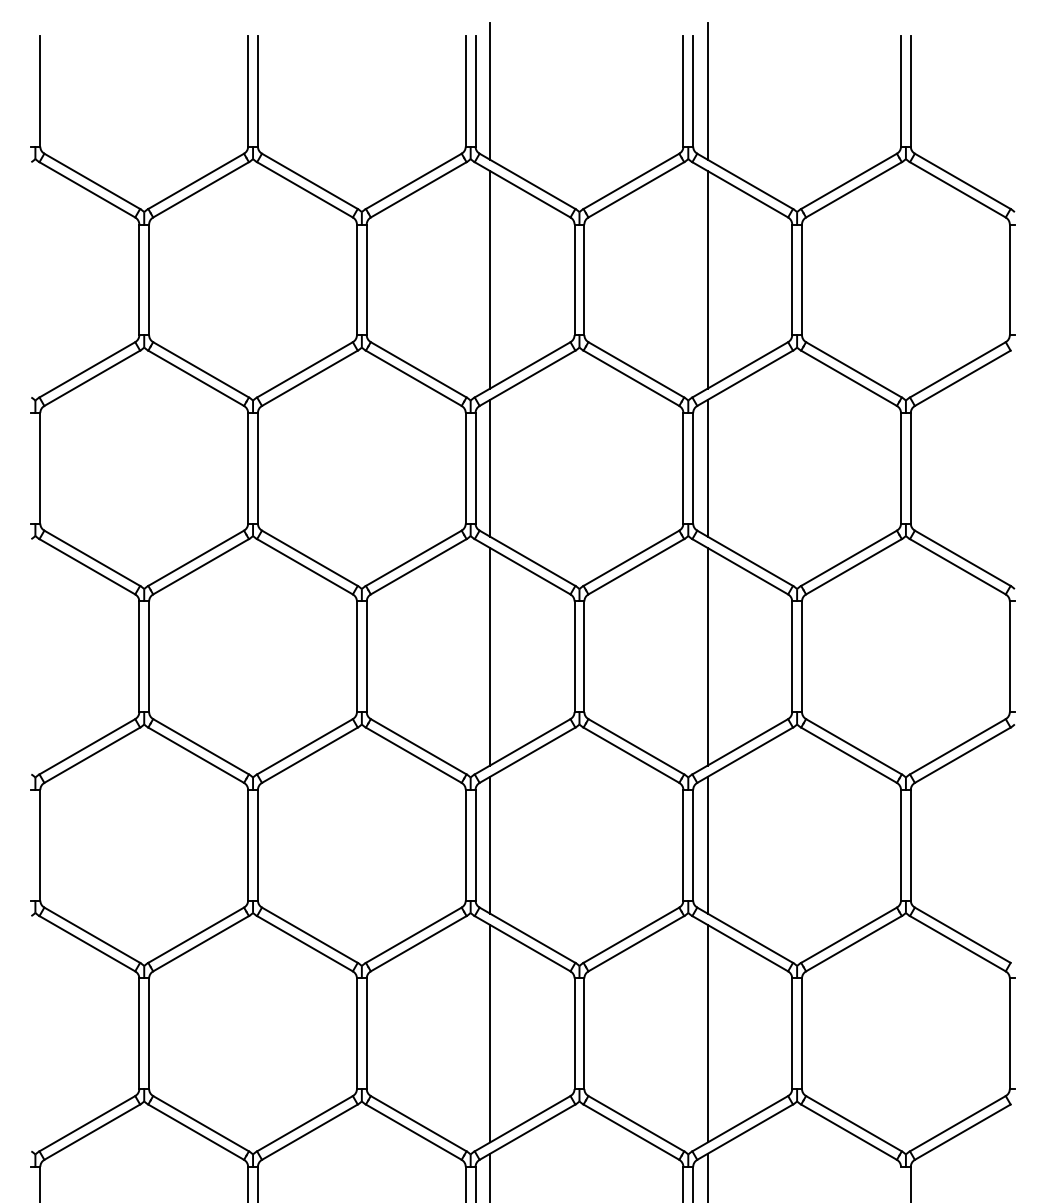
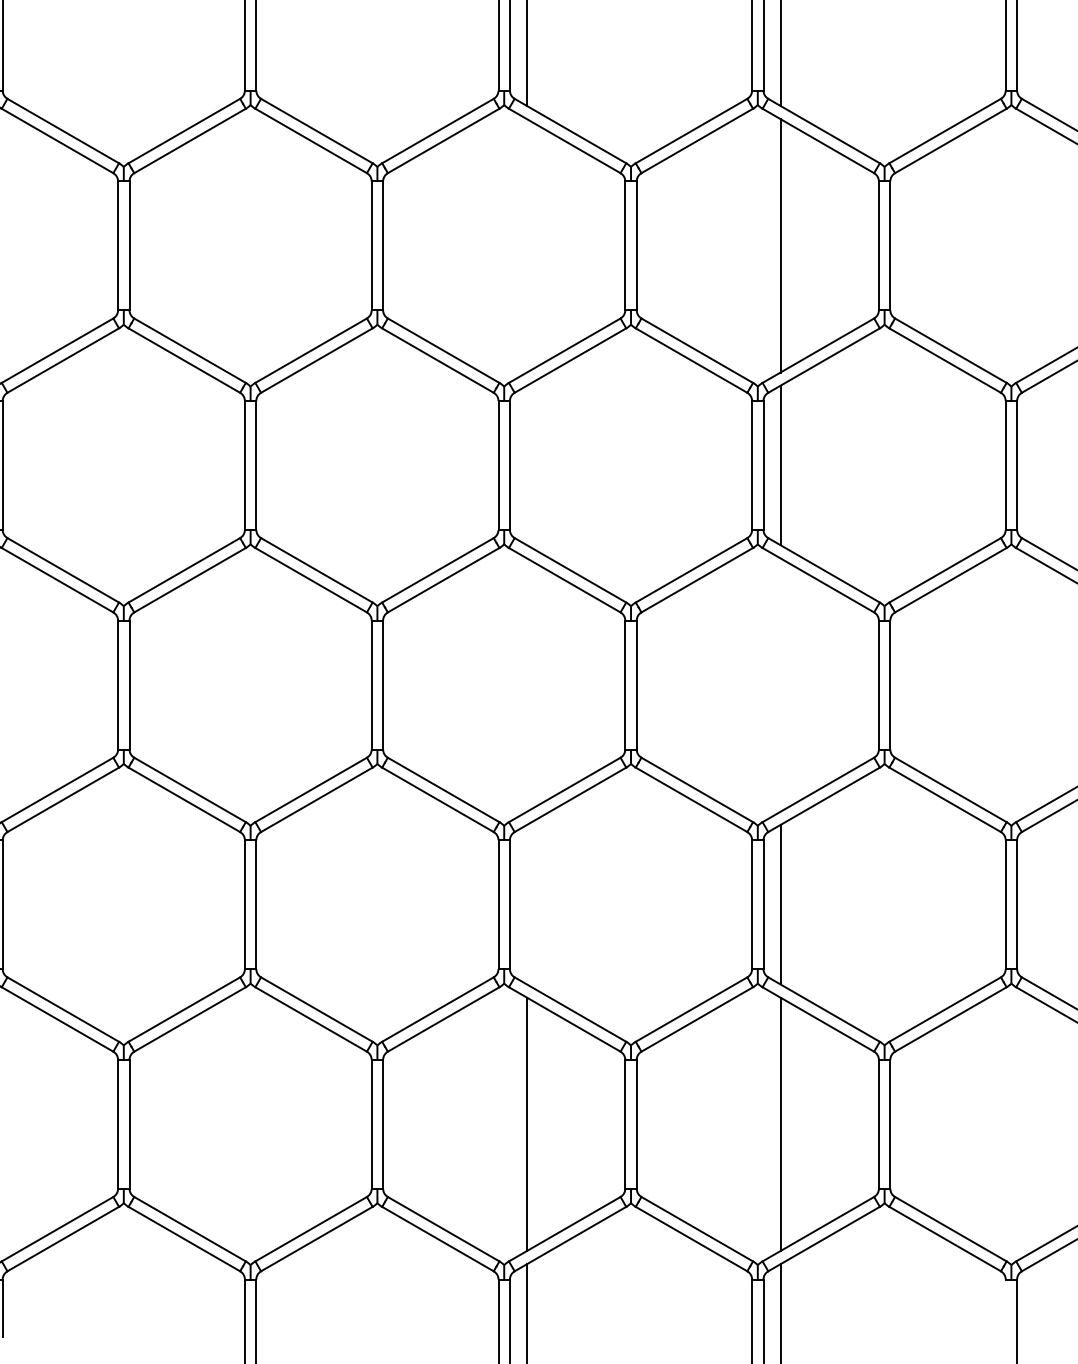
line: (490, 279) -> (527, 245), removed
line: (490, 467) -> (527, 464), removed
line: (490, 656) -> (527, 684), removed
line: (707, 656) -> (780, 684), removed
line: (490, 844) -> (527, 903), removed

